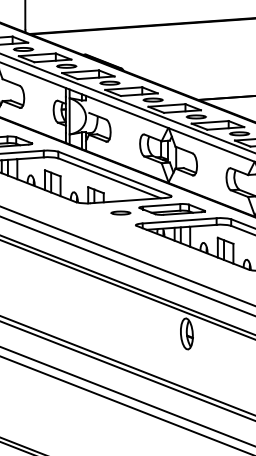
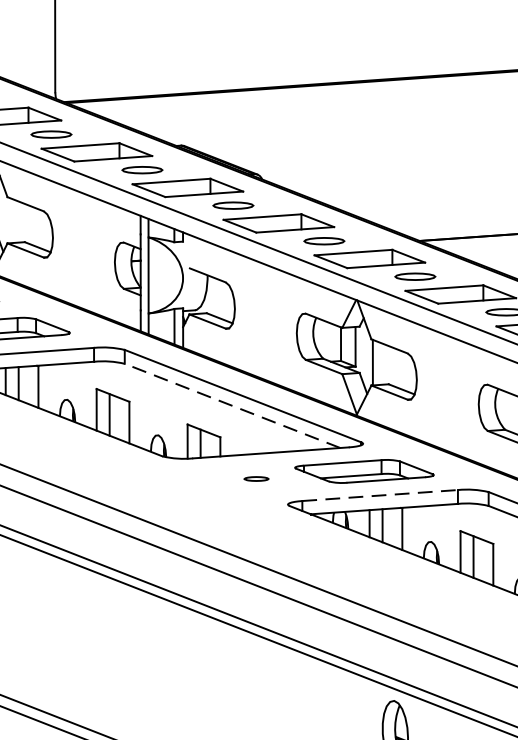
line: (109, 178) -> (232, 406), solid -> dashed
part: (120, 212) -> (255, 477), size x0.6
line: (180, 220) -> (381, 494), solid -> dashed

